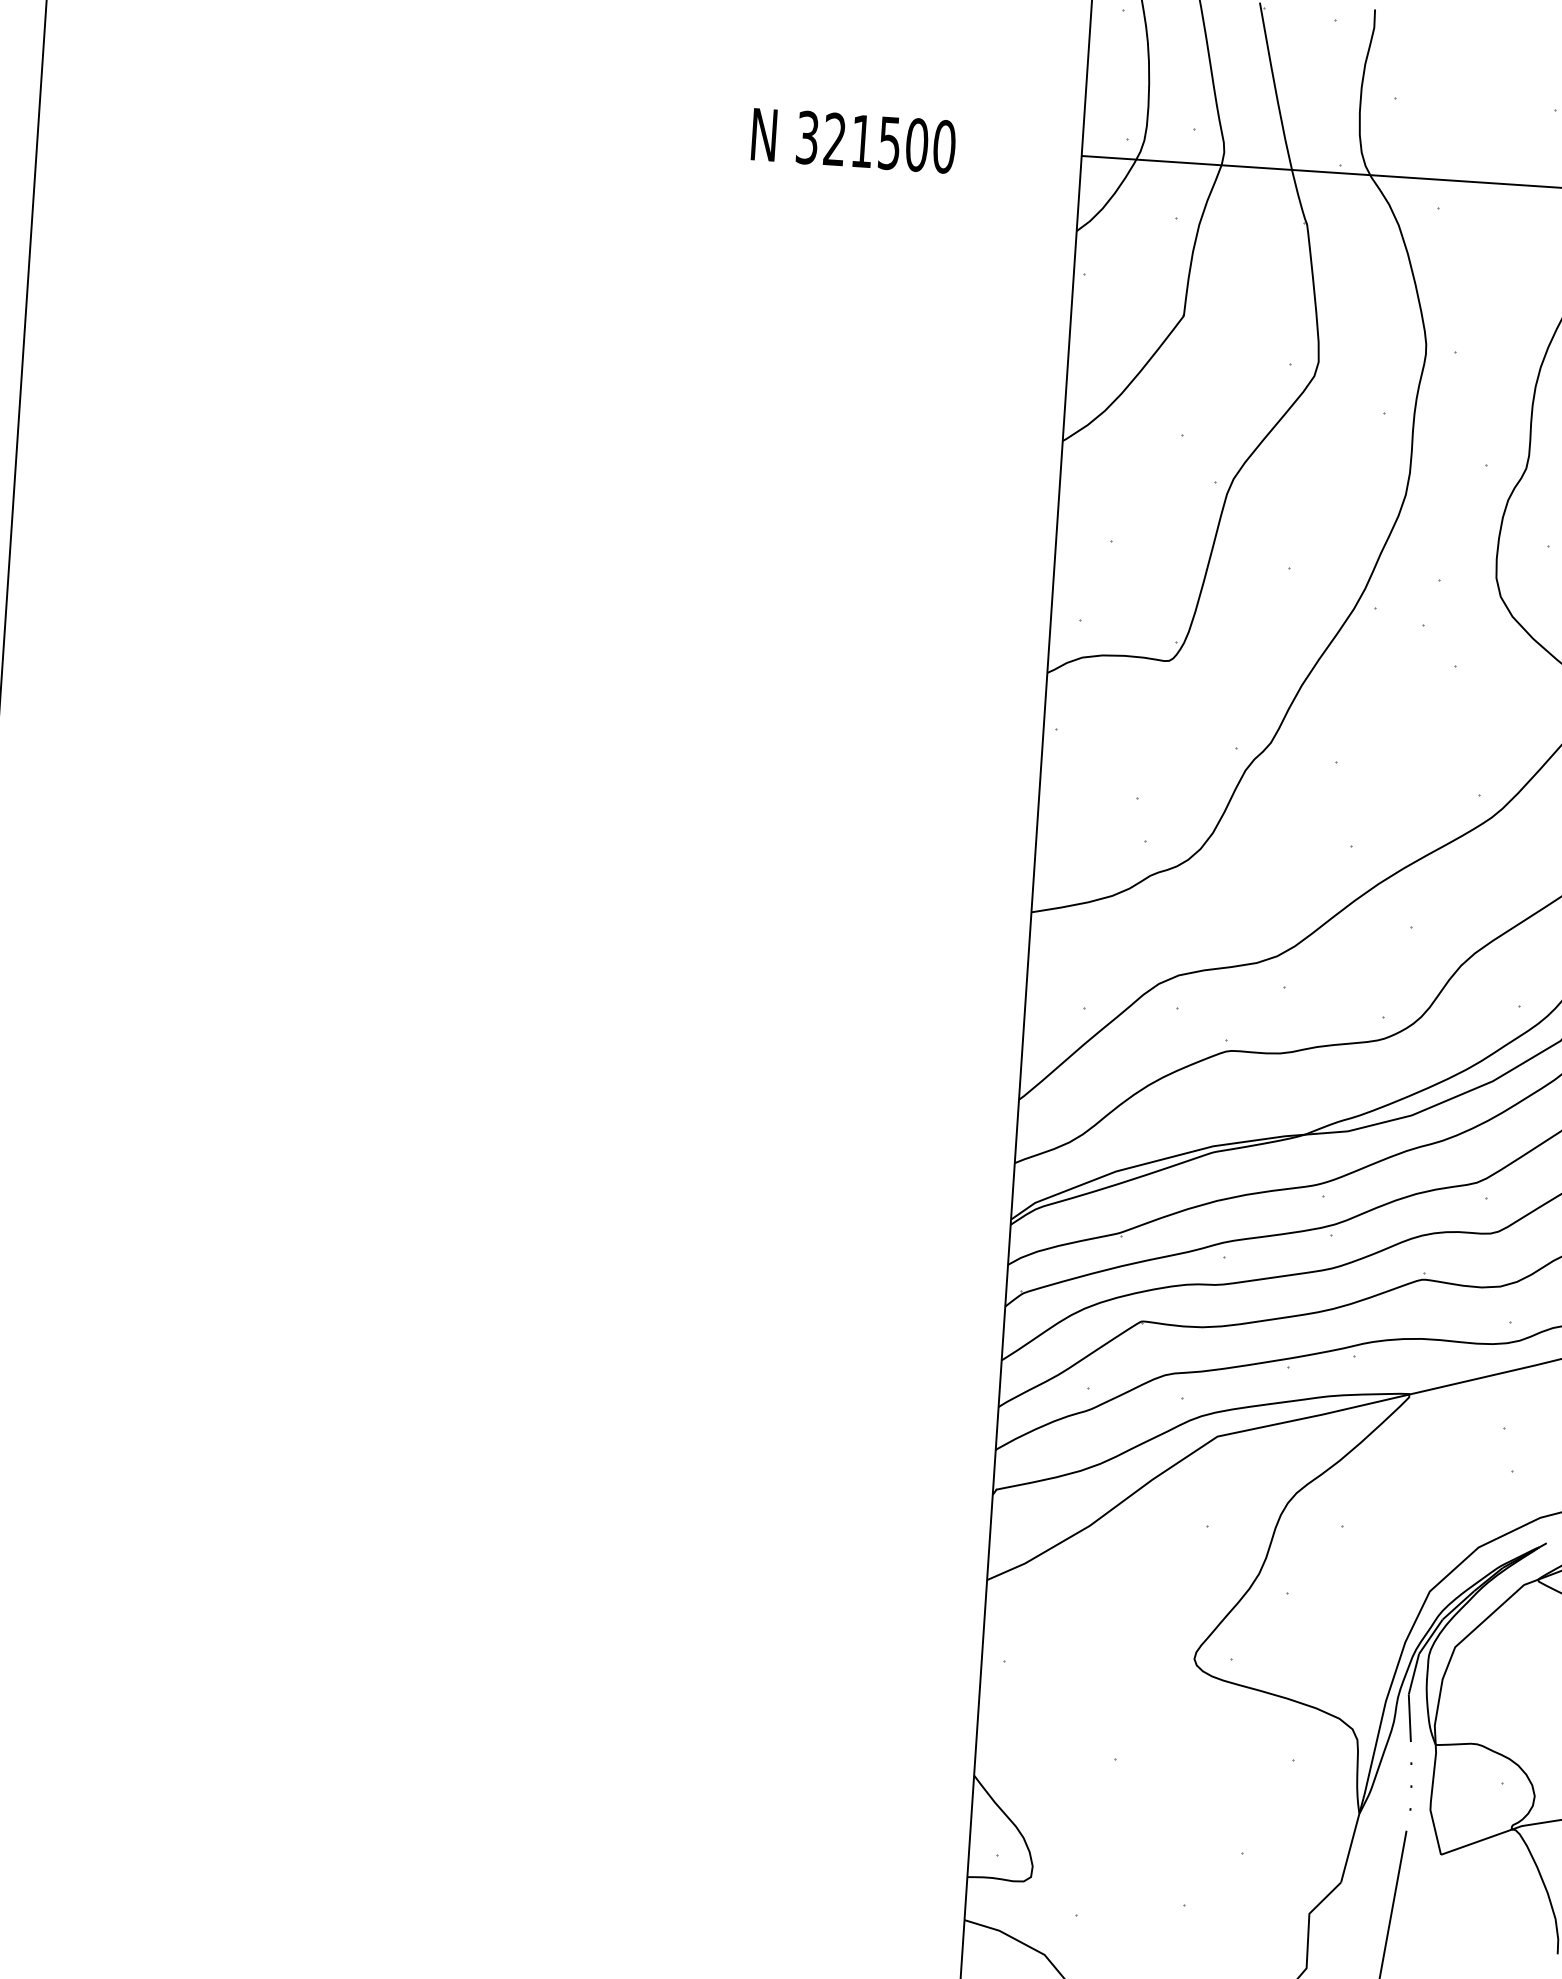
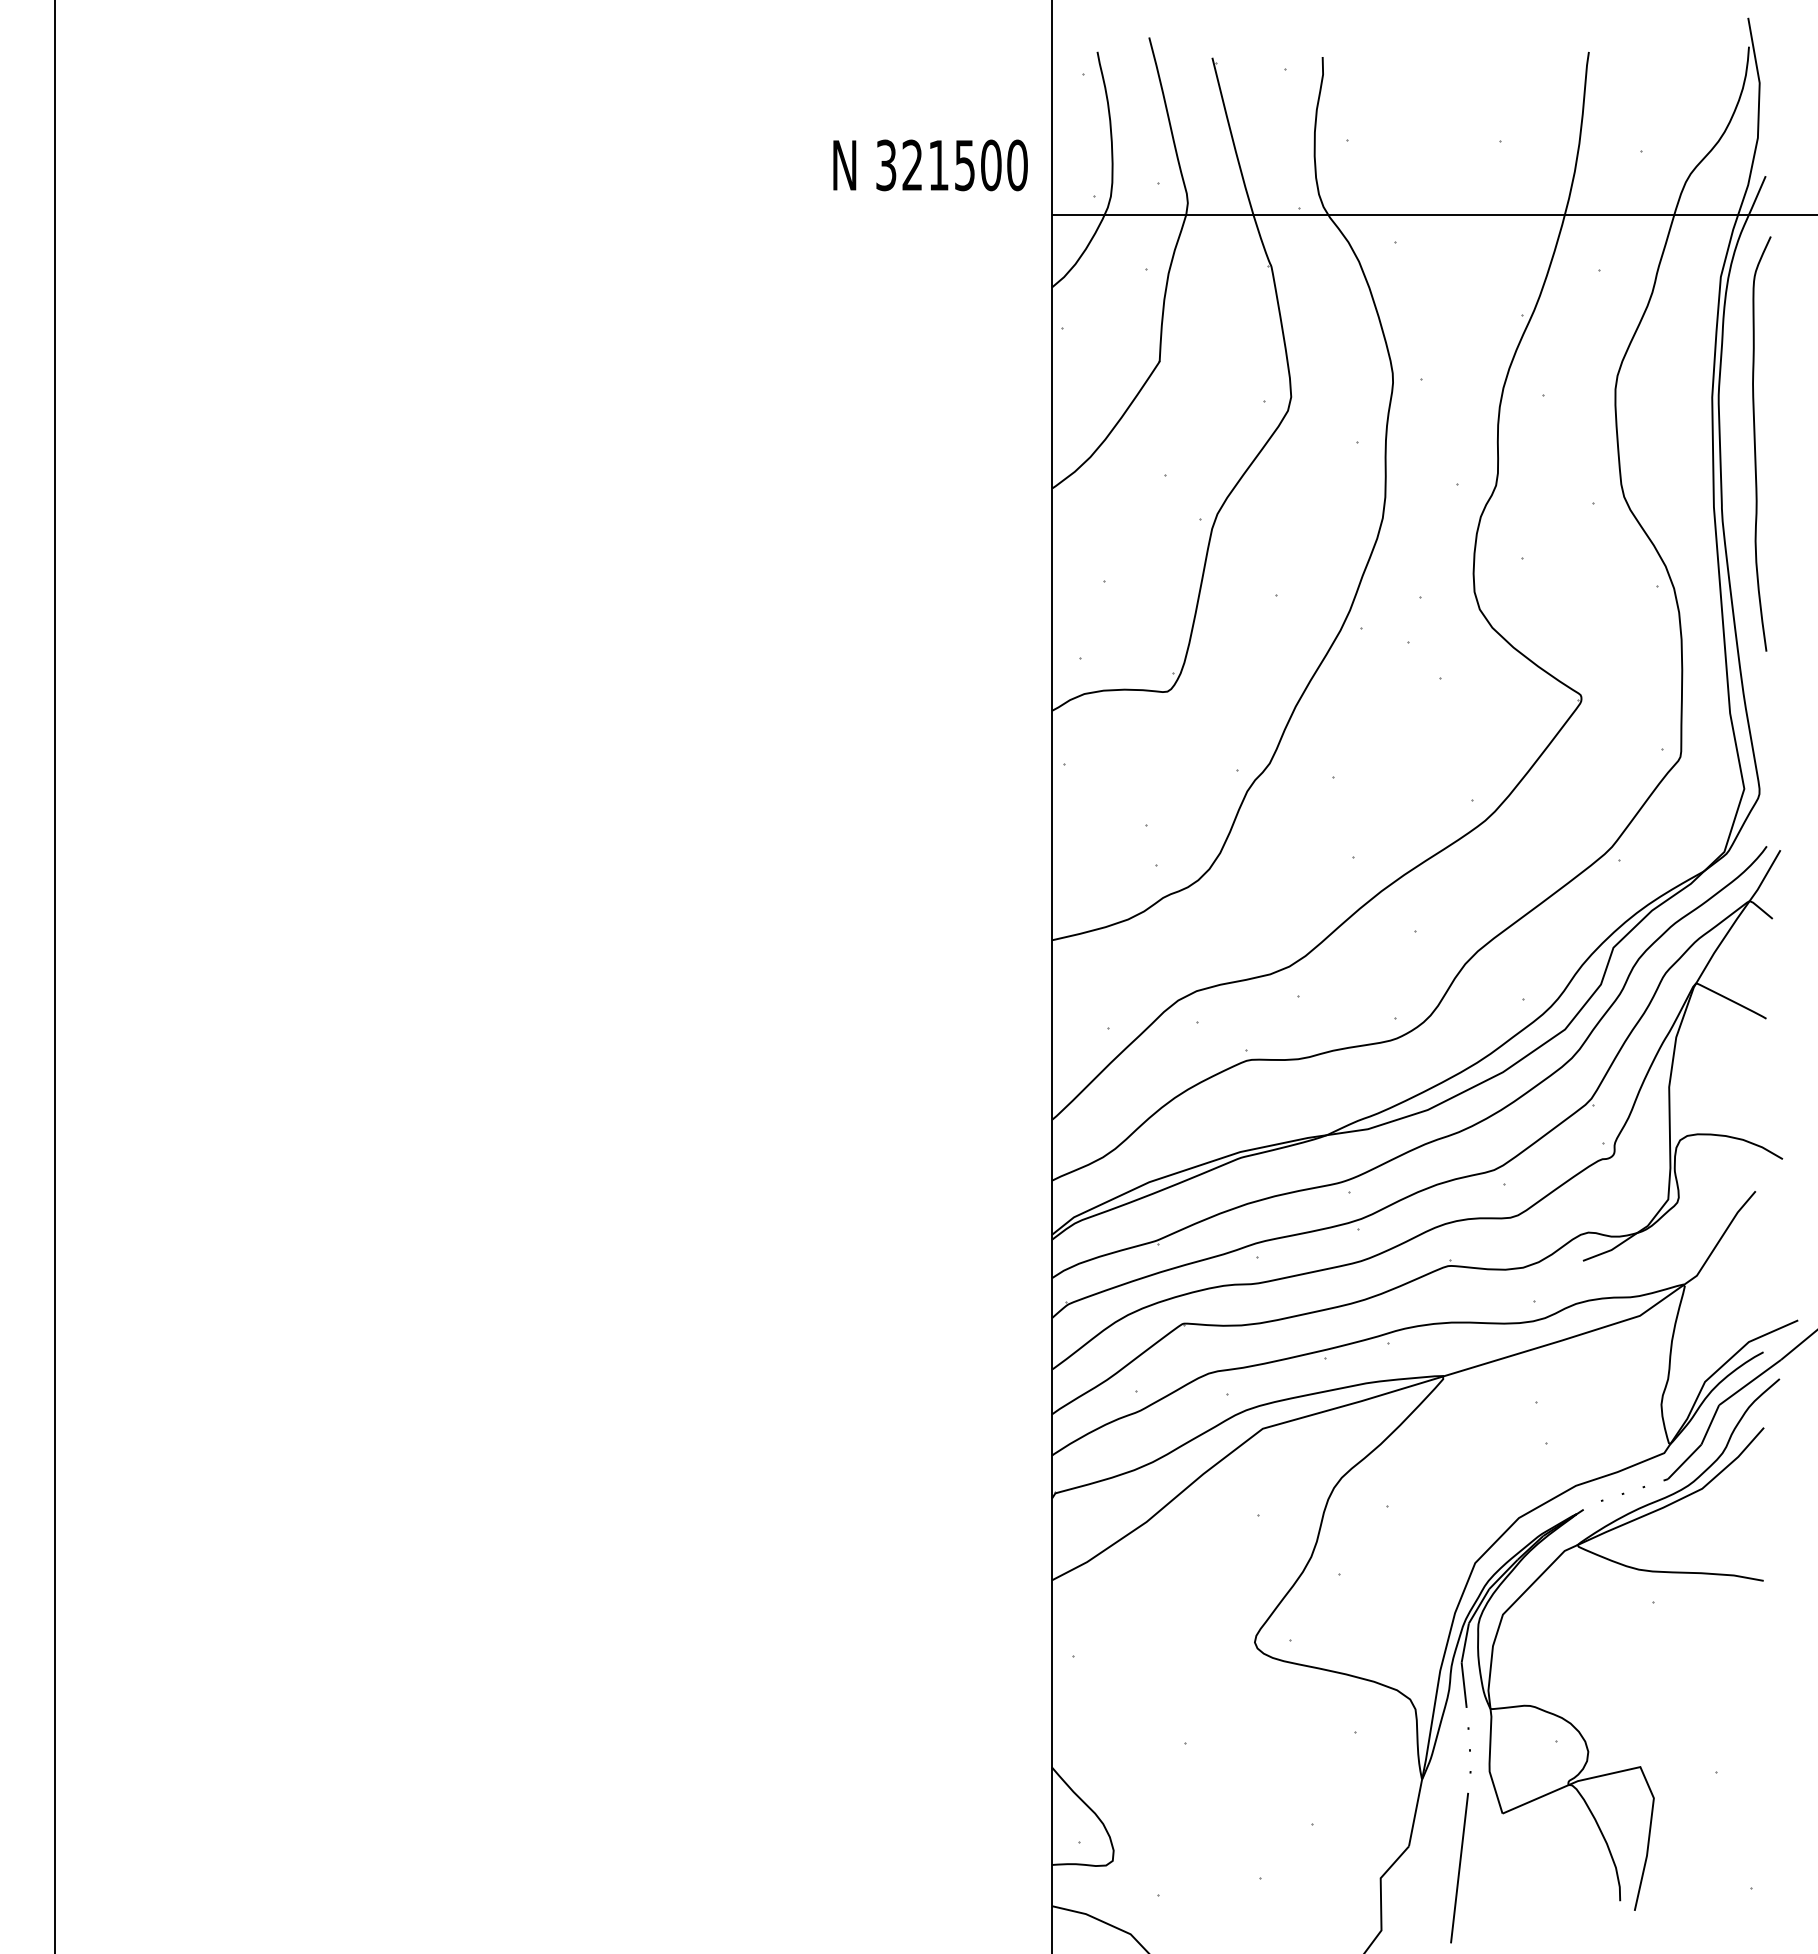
text: (853, 140) -> (930, 165), moved

